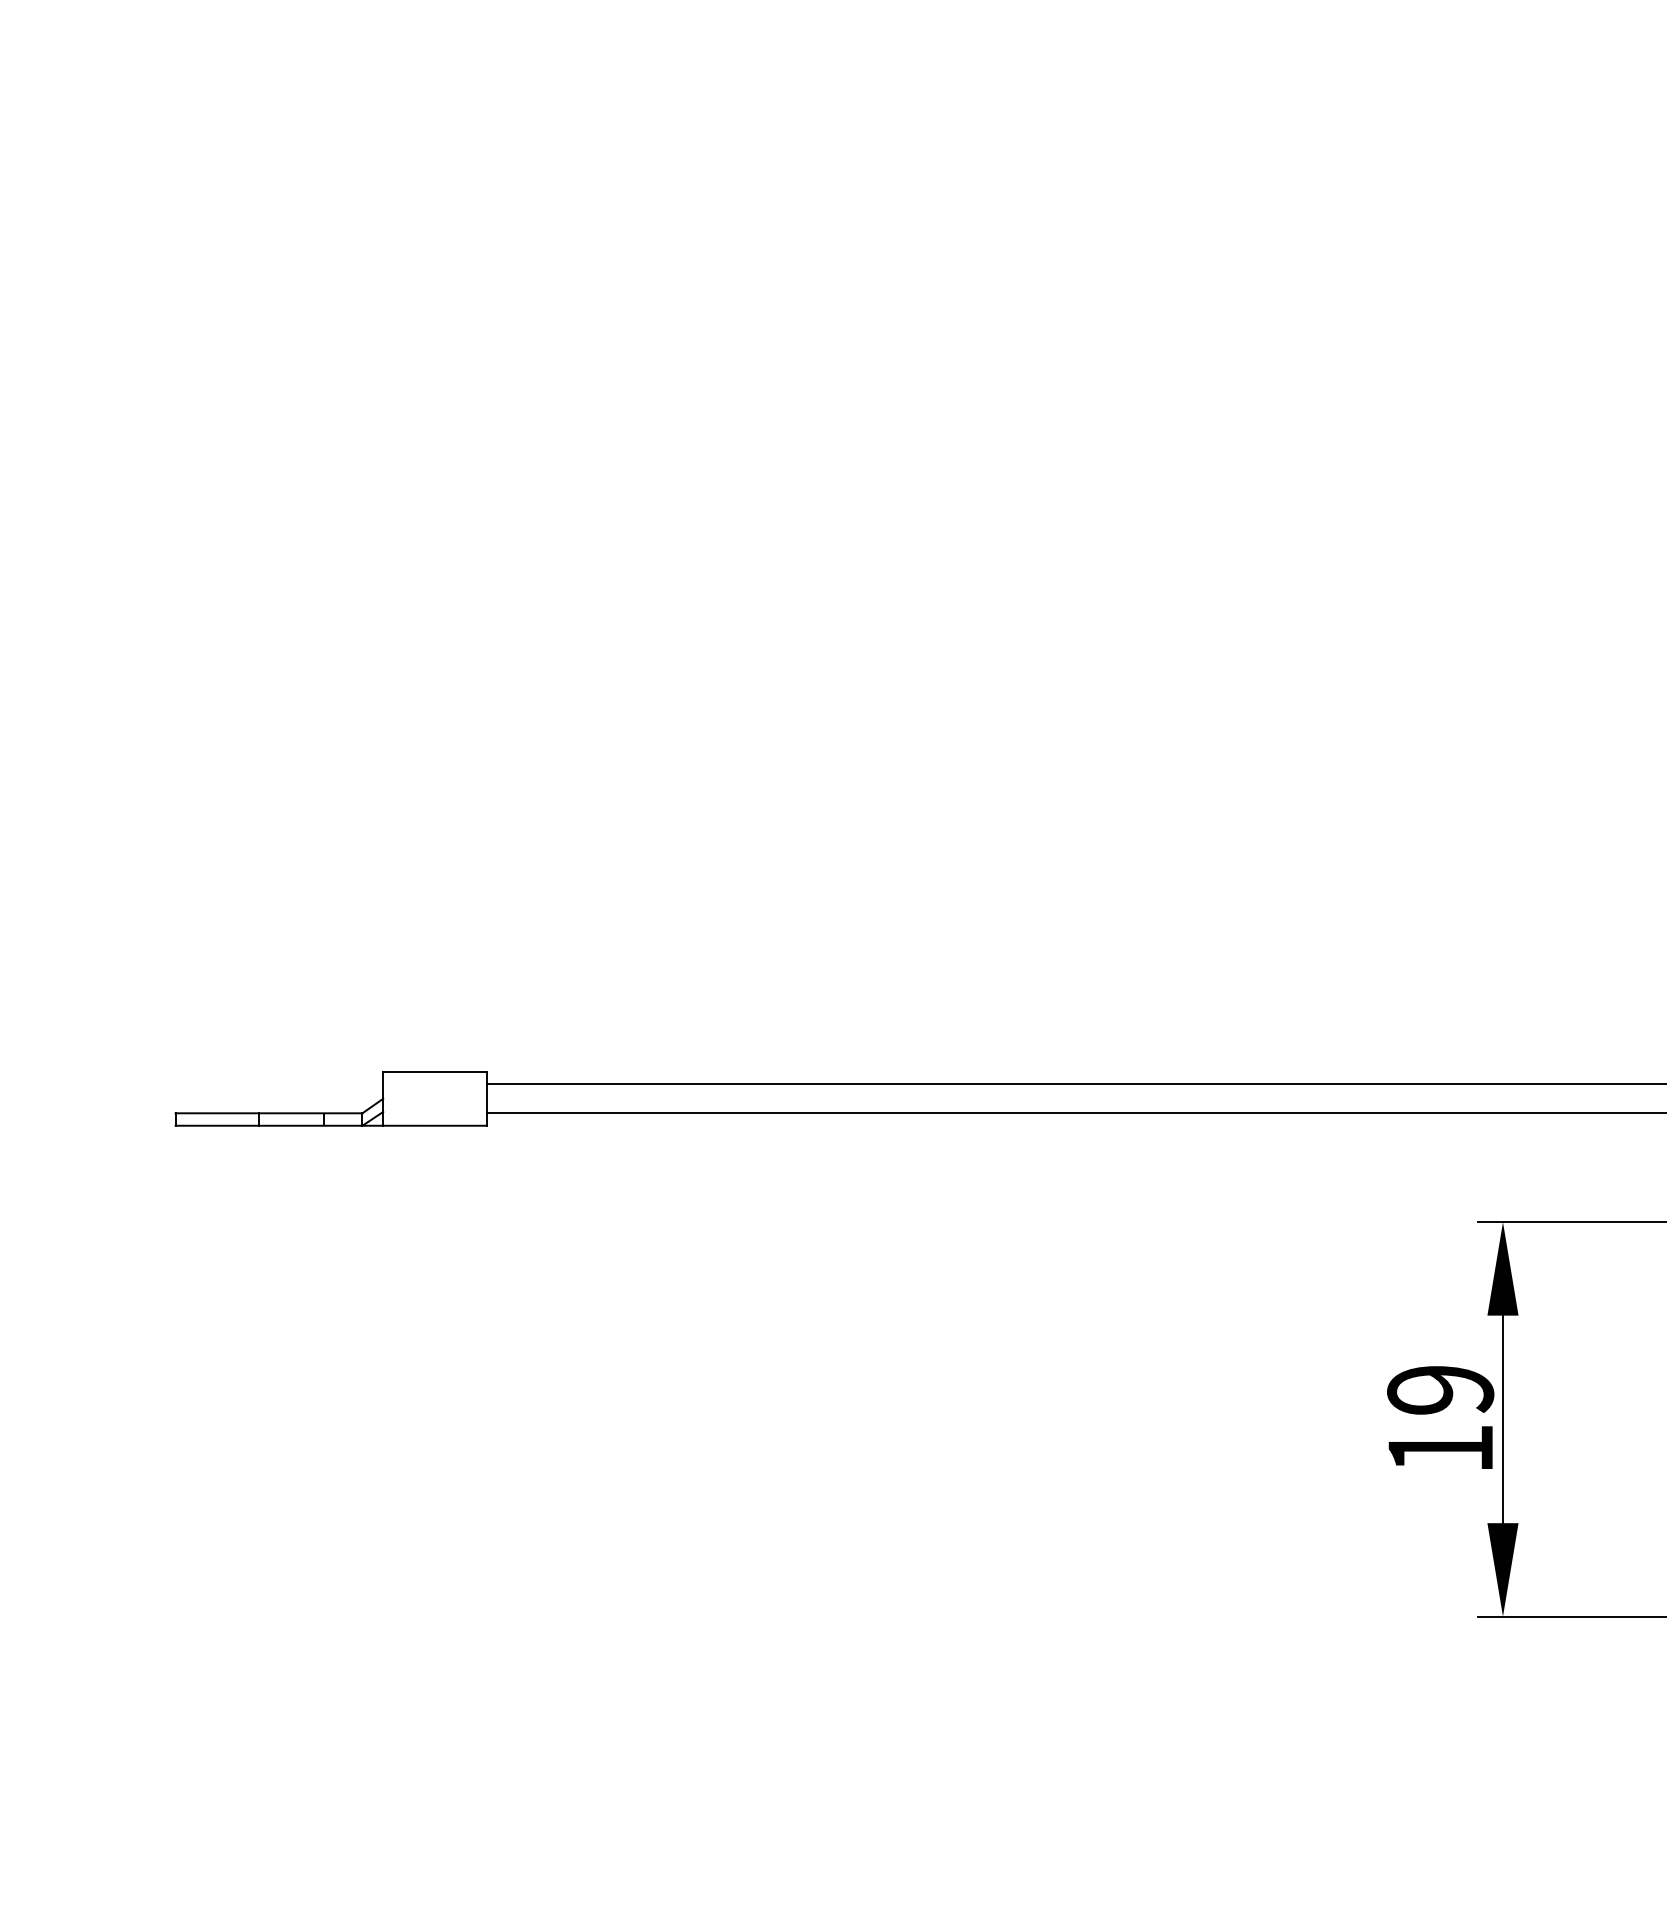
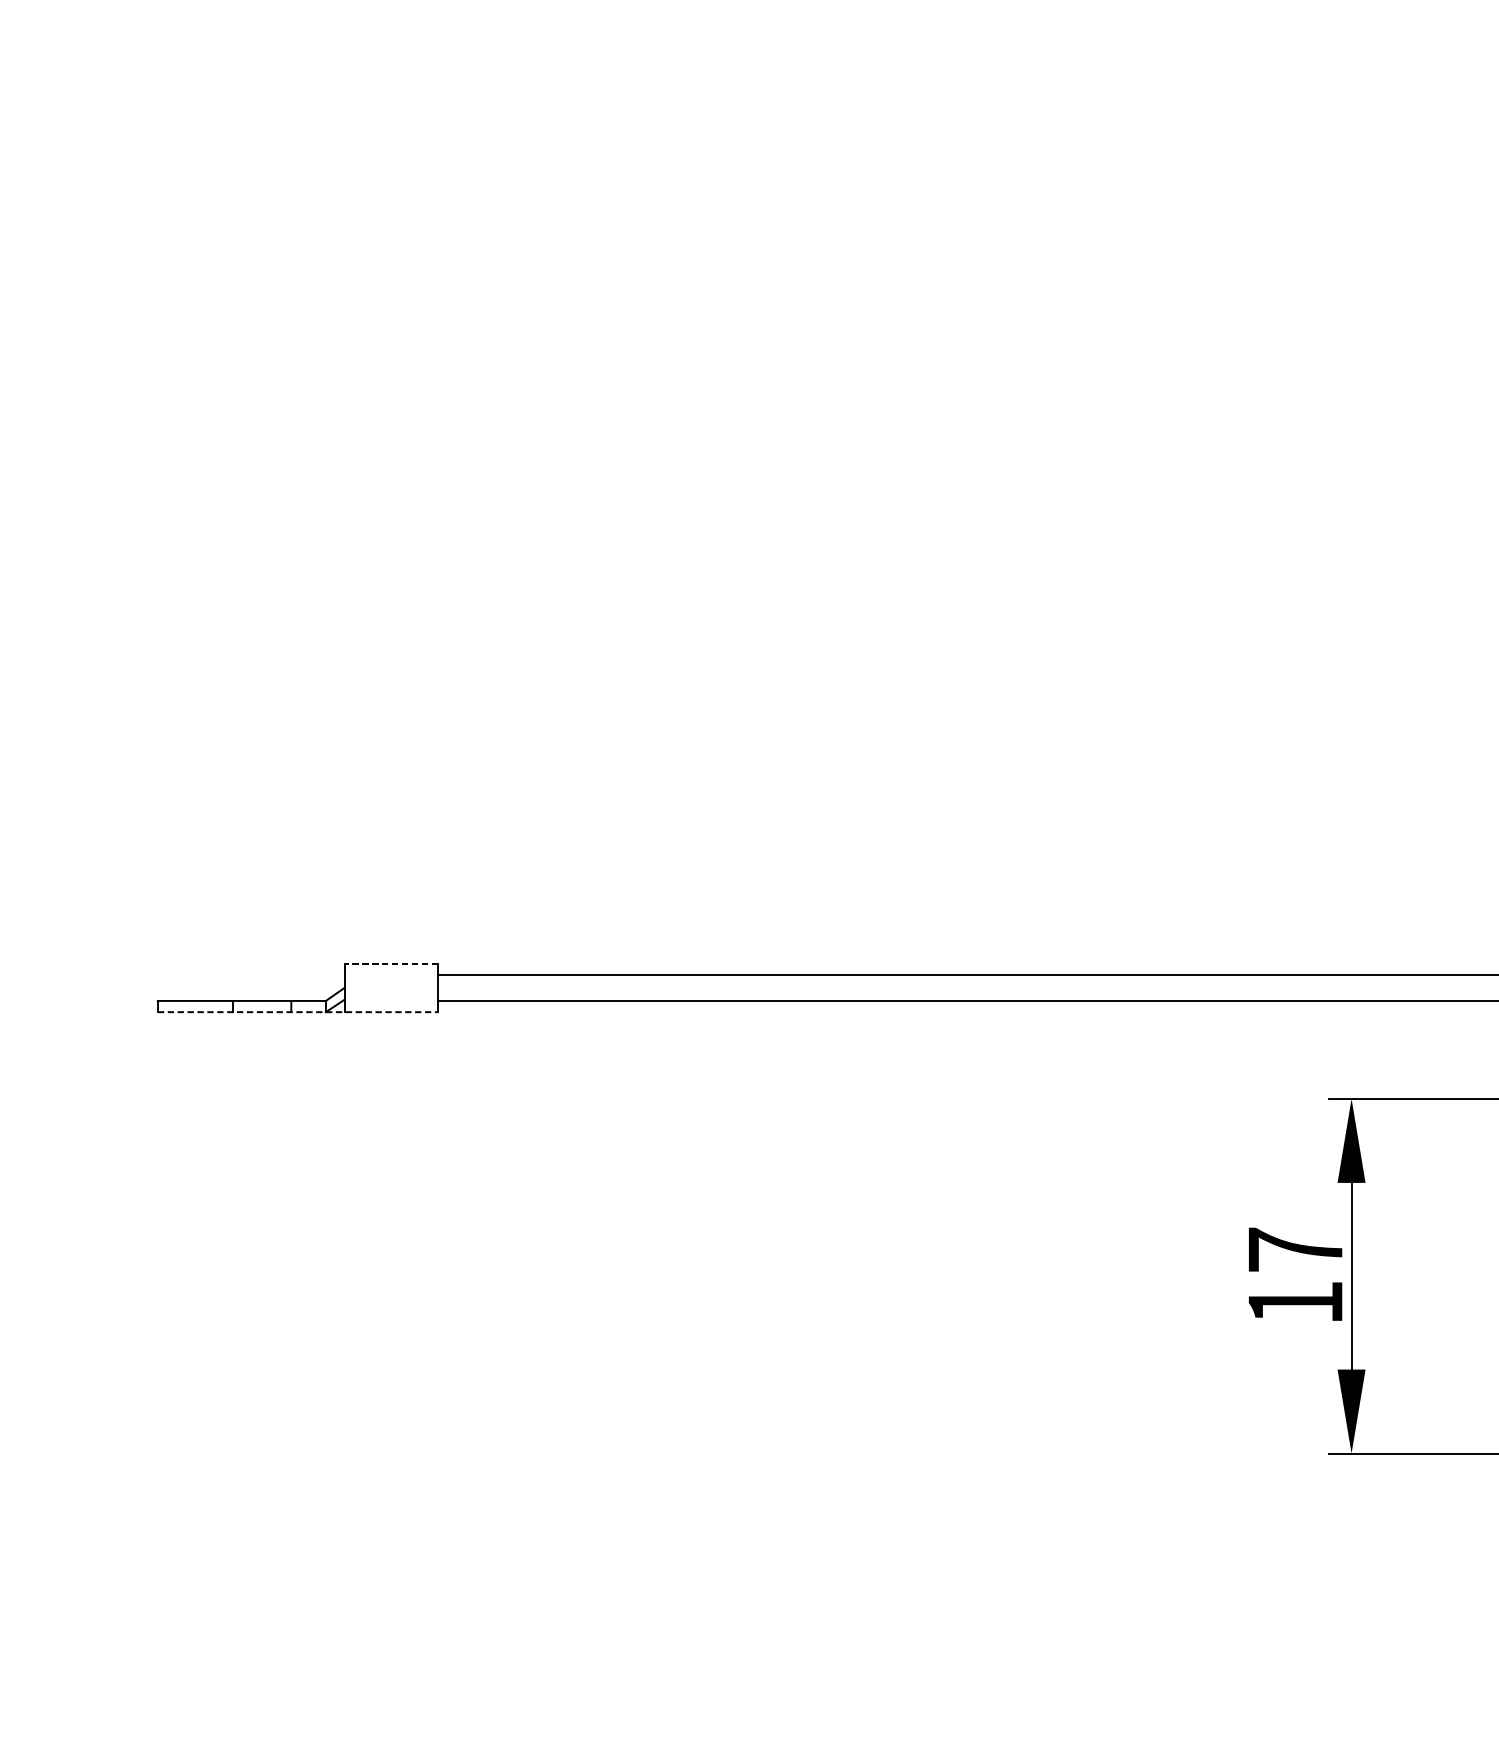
line: (435, 1071) -> (391, 963), solid -> dashed
line: (331, 1125) -> (298, 1011), solid -> dashed
text: (1440, 1389) -> (1295, 1249), 19 -> 17

